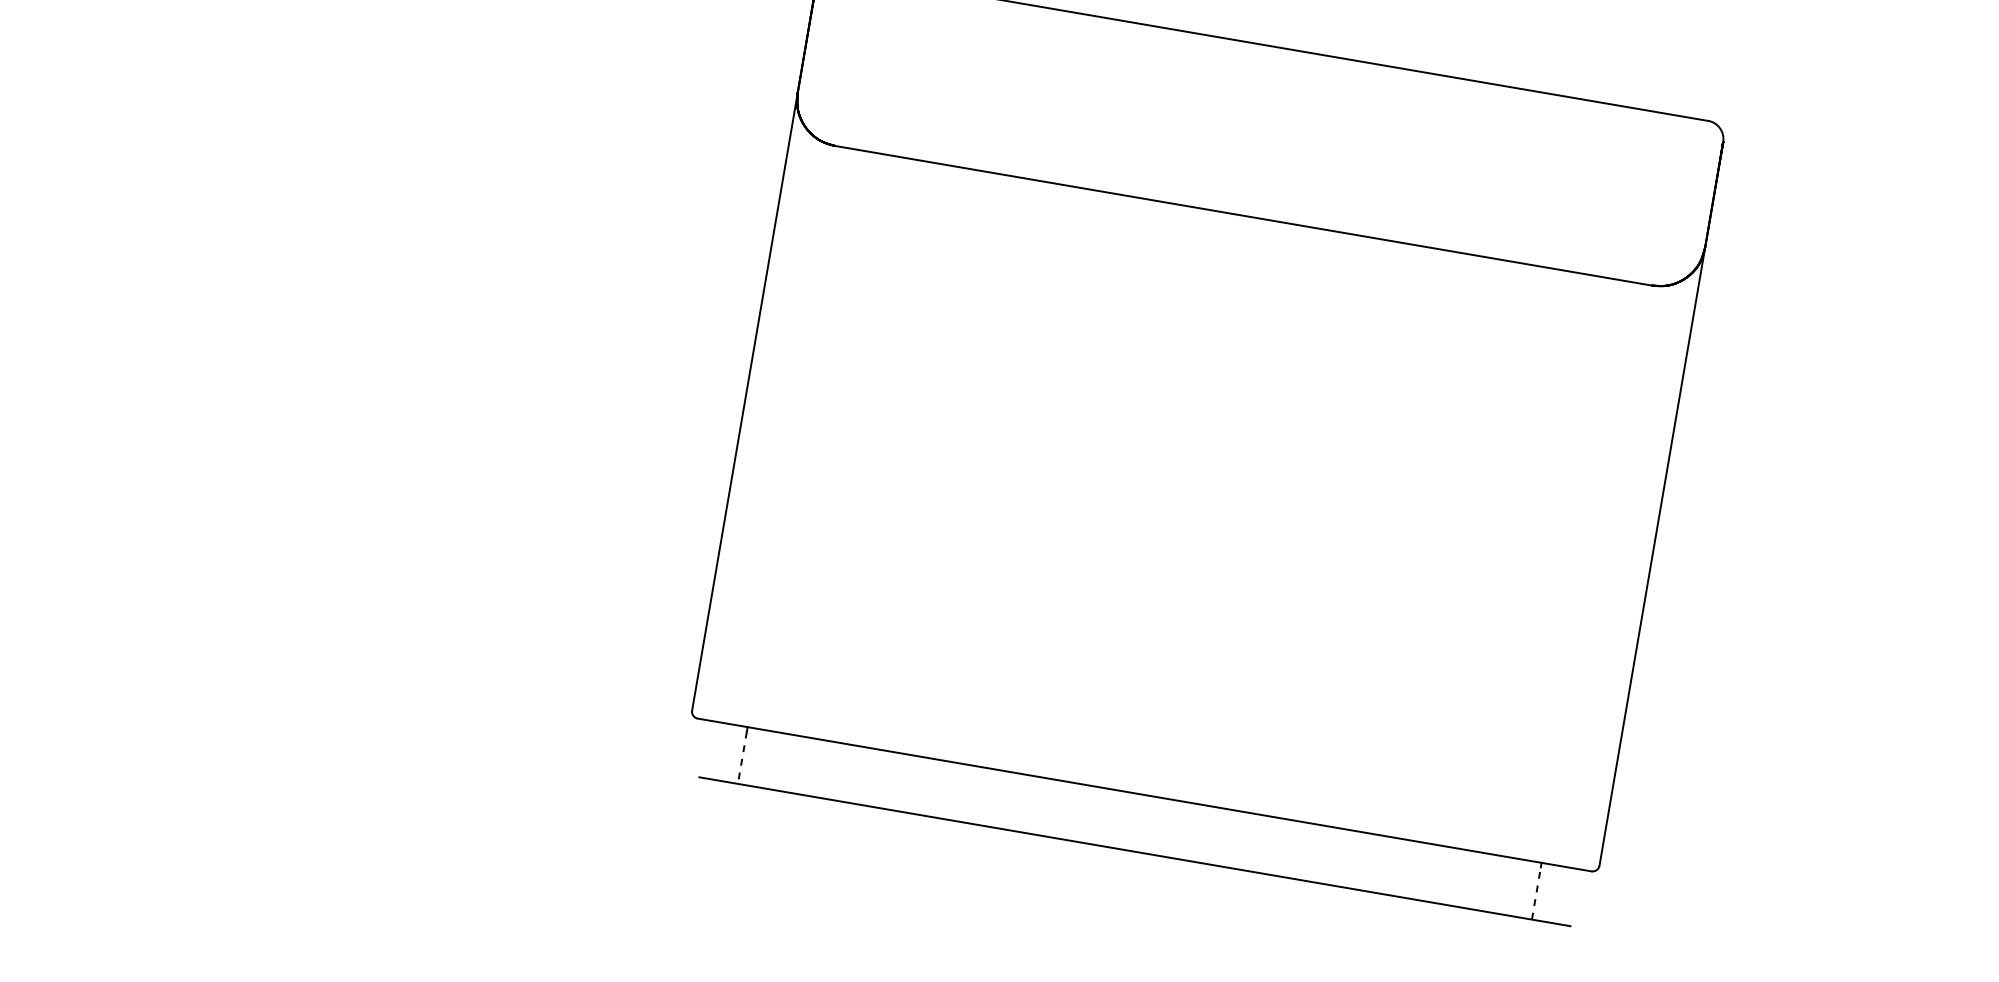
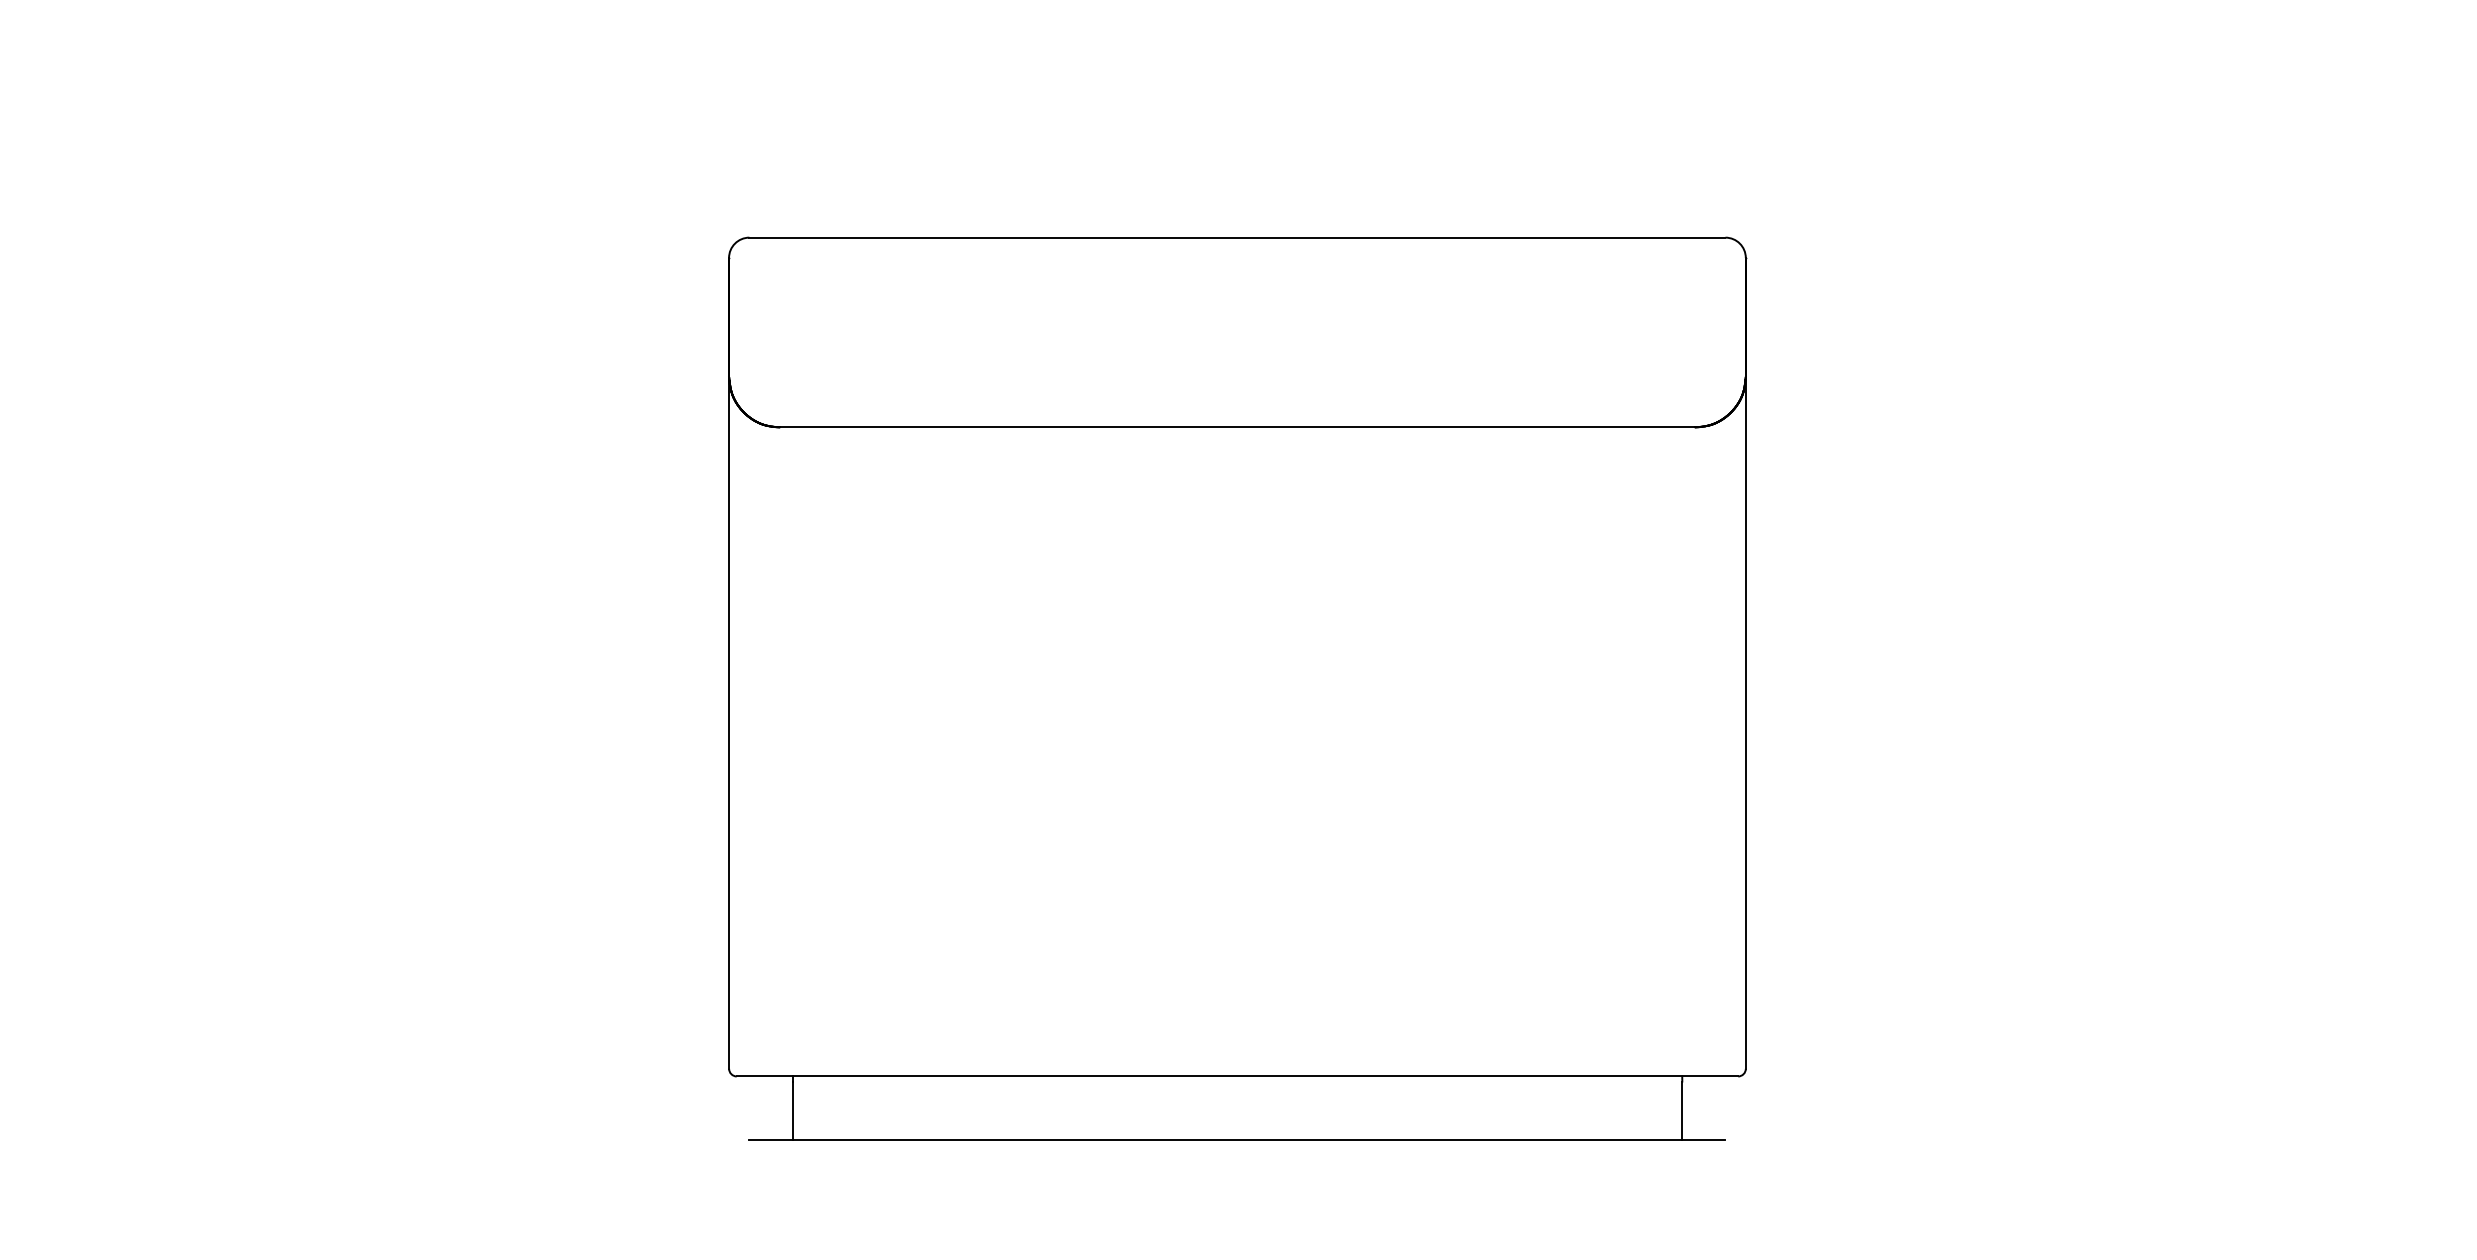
line: (742, 758) -> (792, 1111), dashed -> solid
line: (1536, 893) -> (1682, 1110), dashed -> solid

